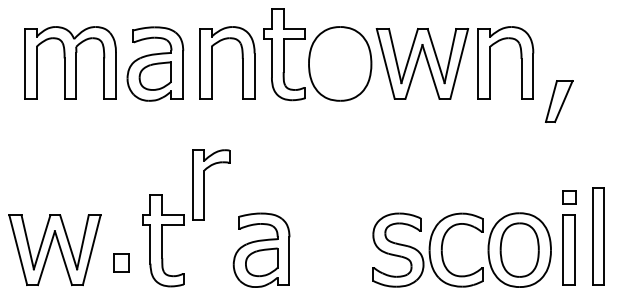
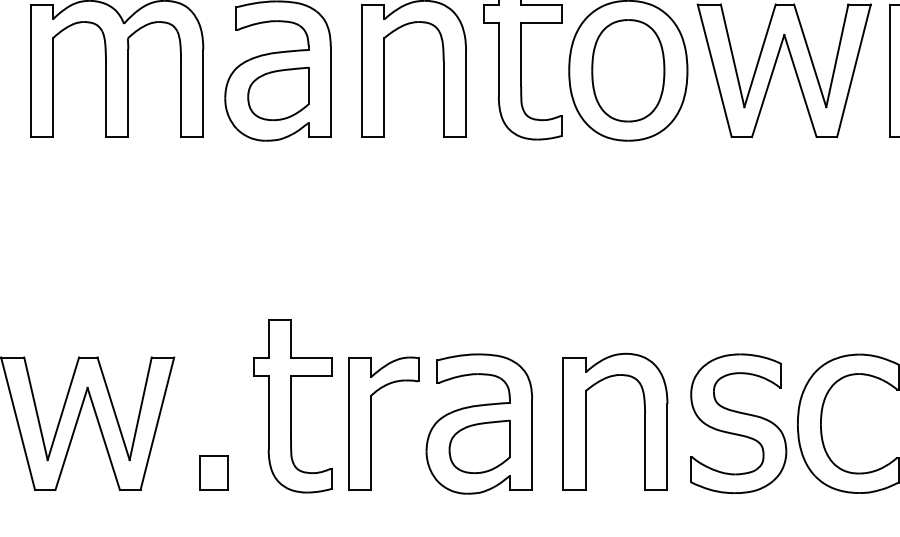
part: (340, 63) -> (628, 69), added
part: (204, 184) -> (371, 422), moved
part: (318, 248) -> (587, 420), added
part: (121, 262) -> (213, 471), moved

